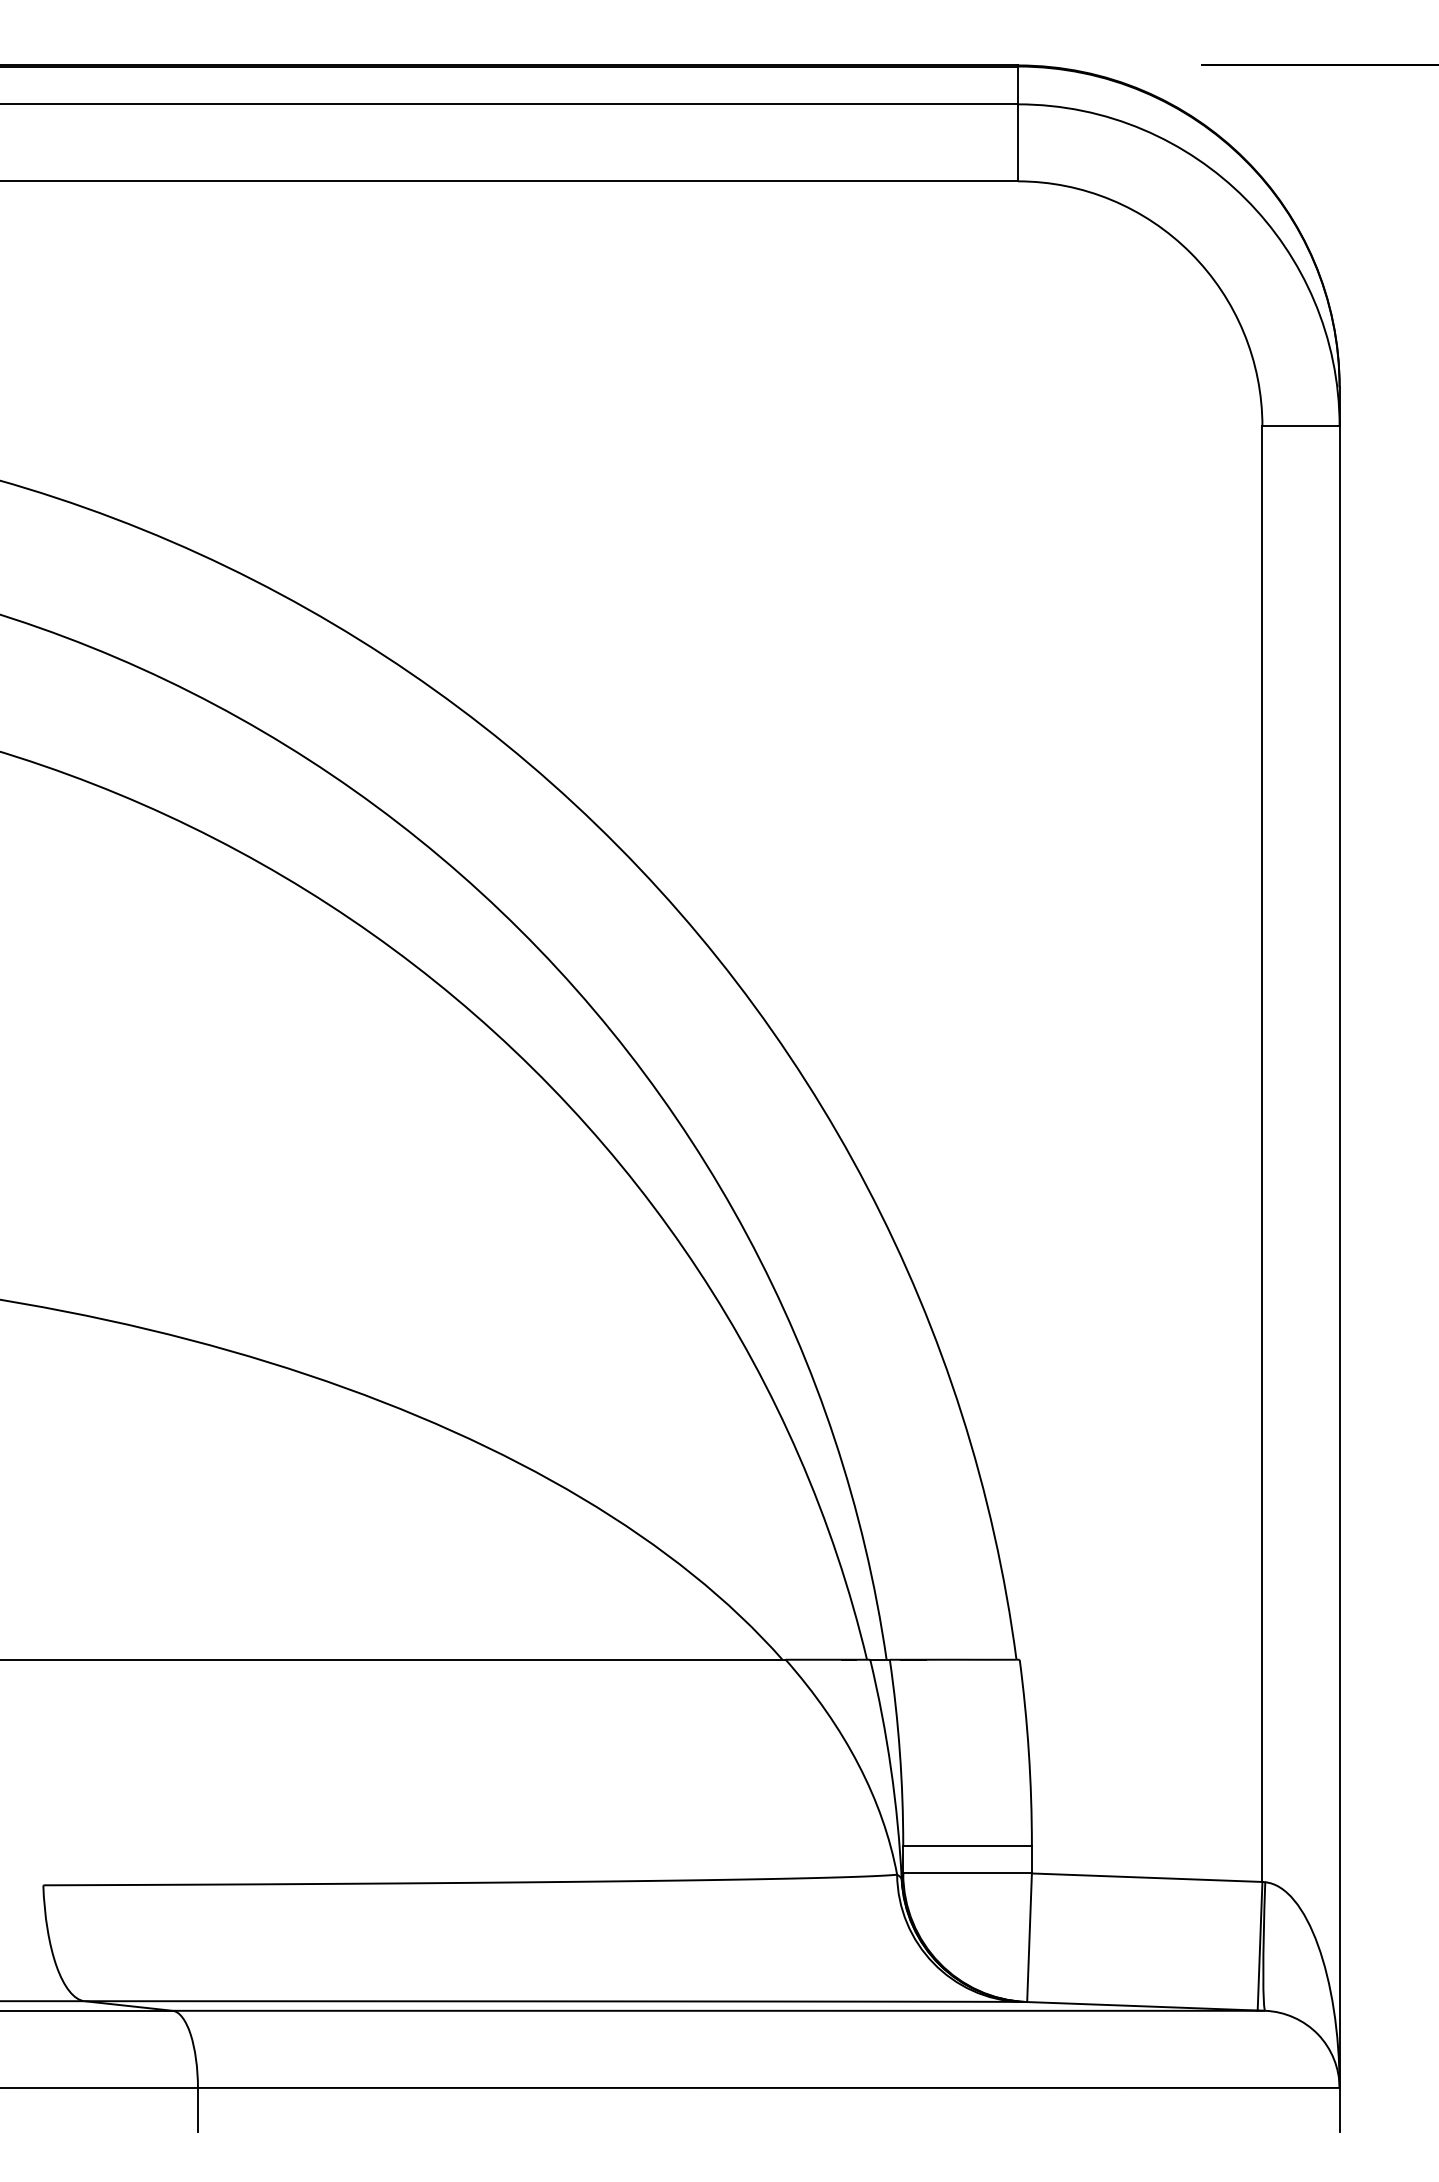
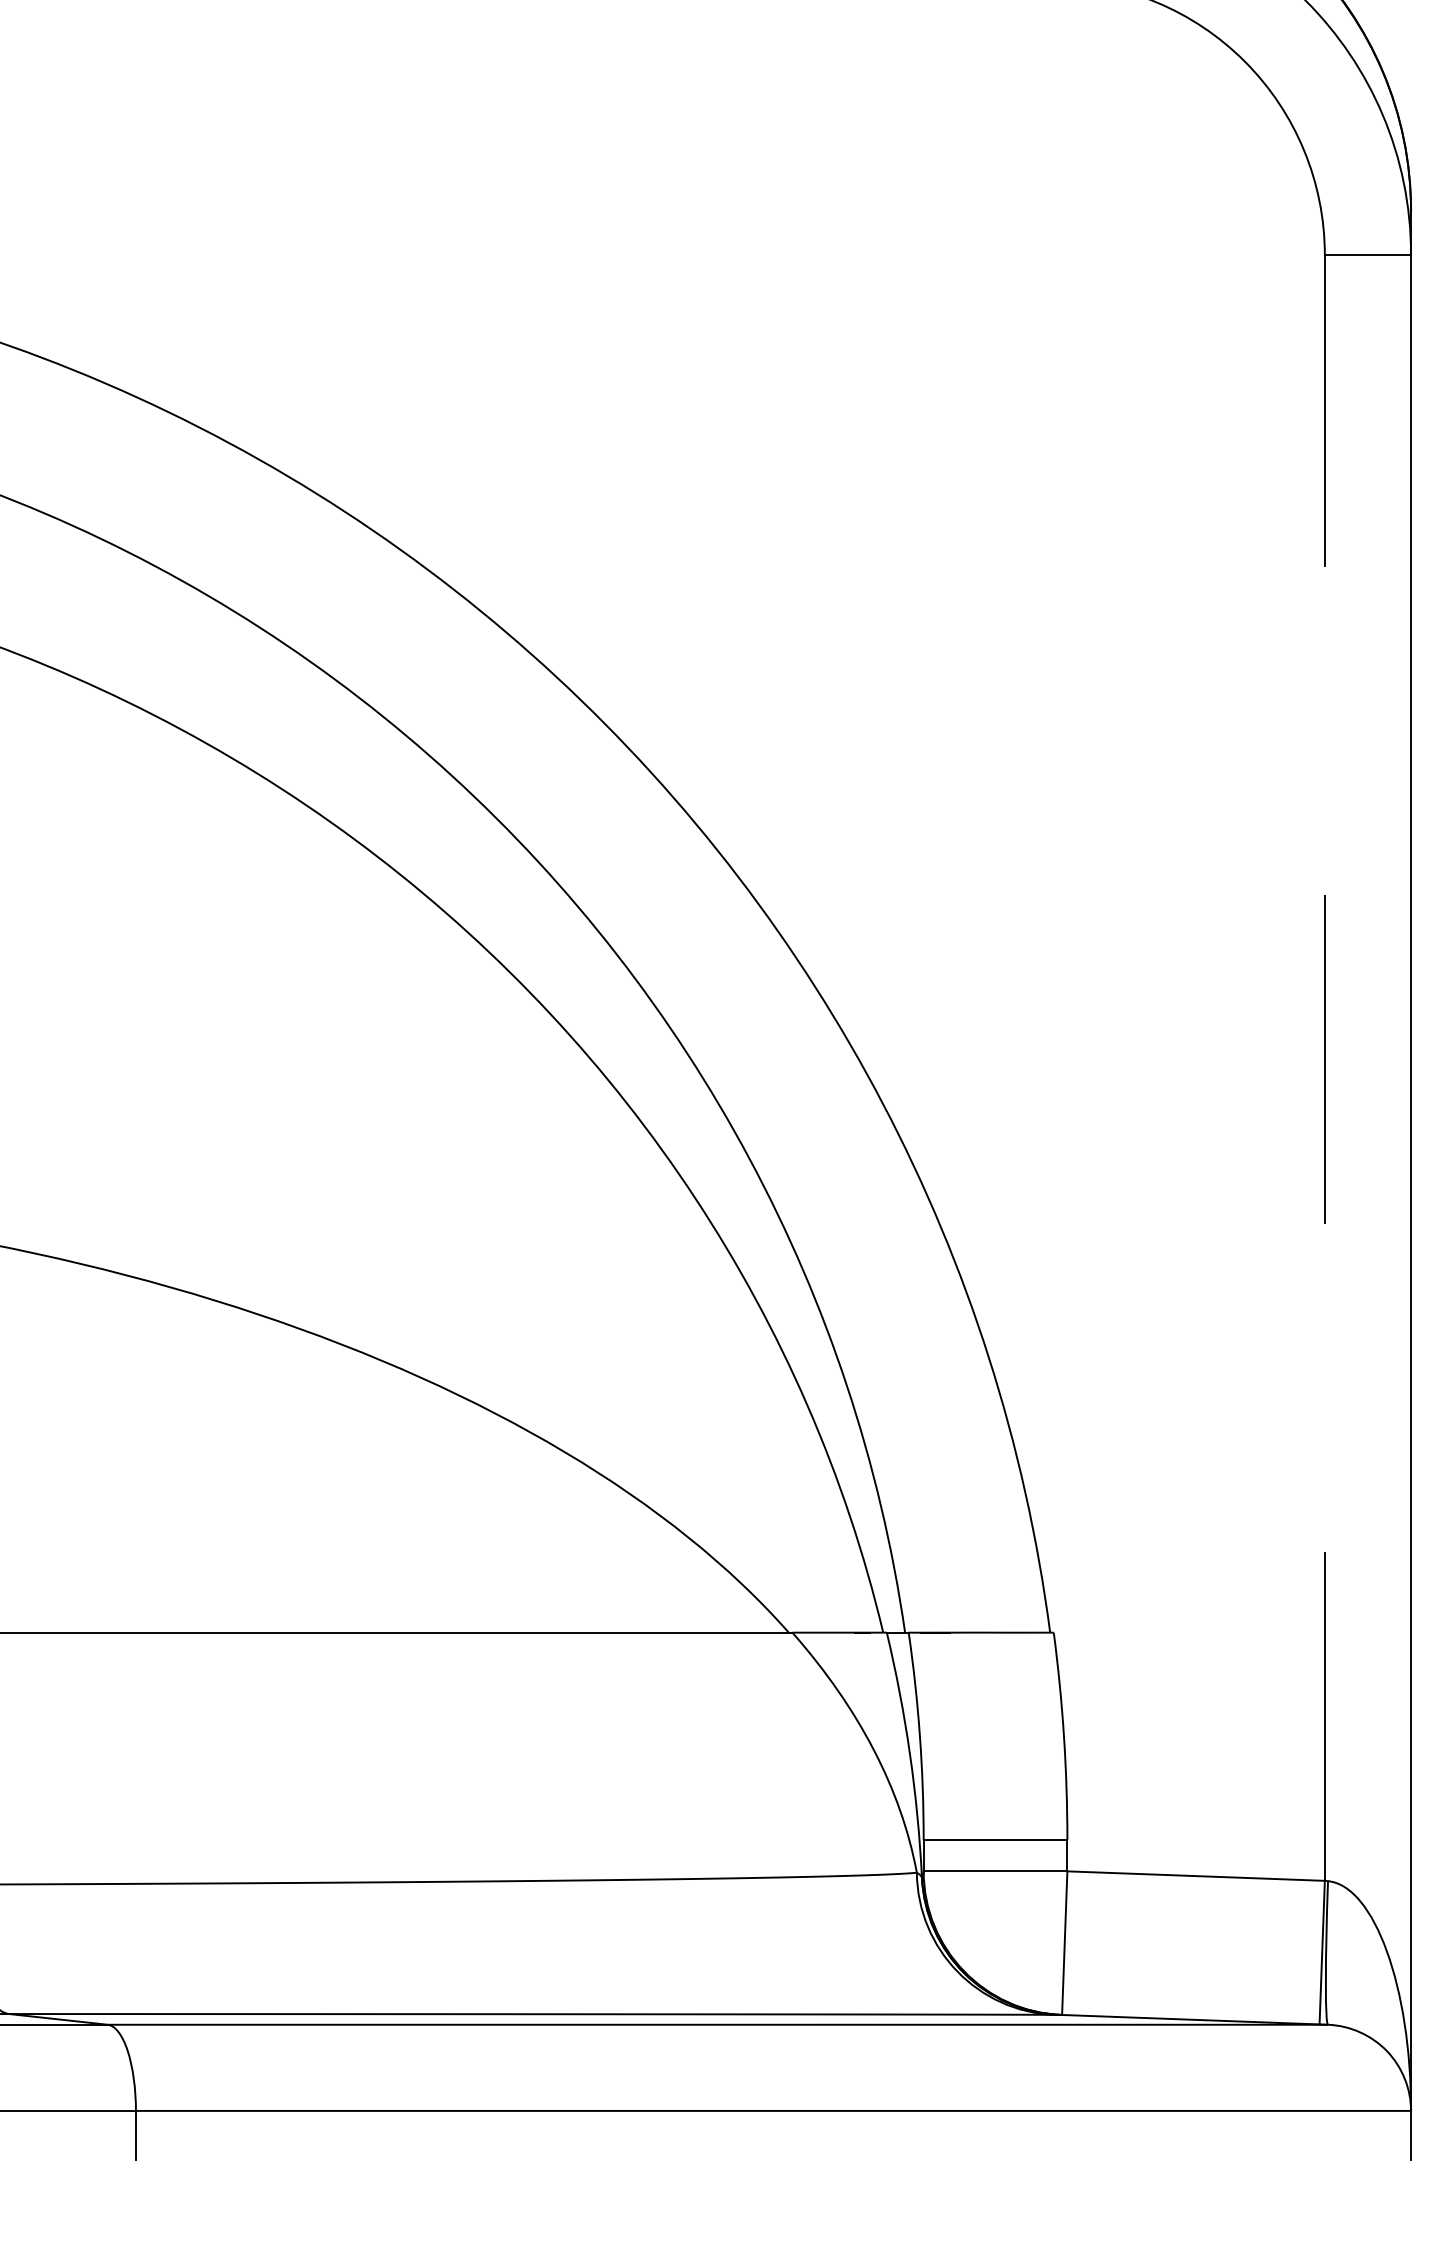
line: (1262, 1154) -> (1324, 1068), solid -> dashed

